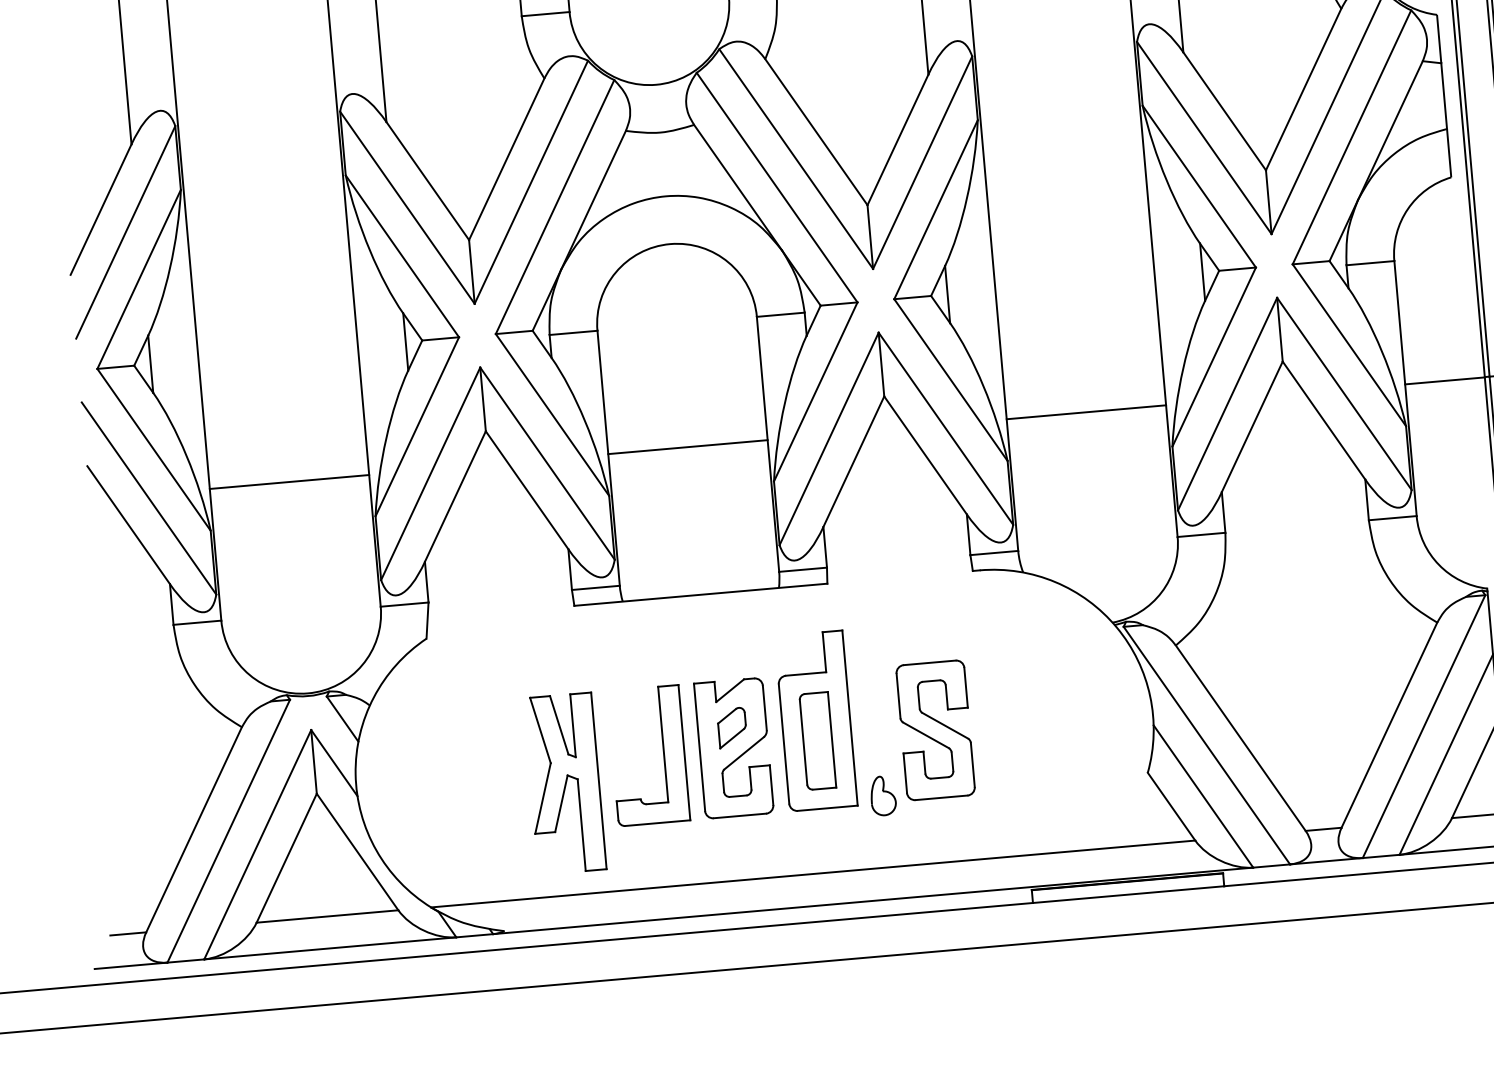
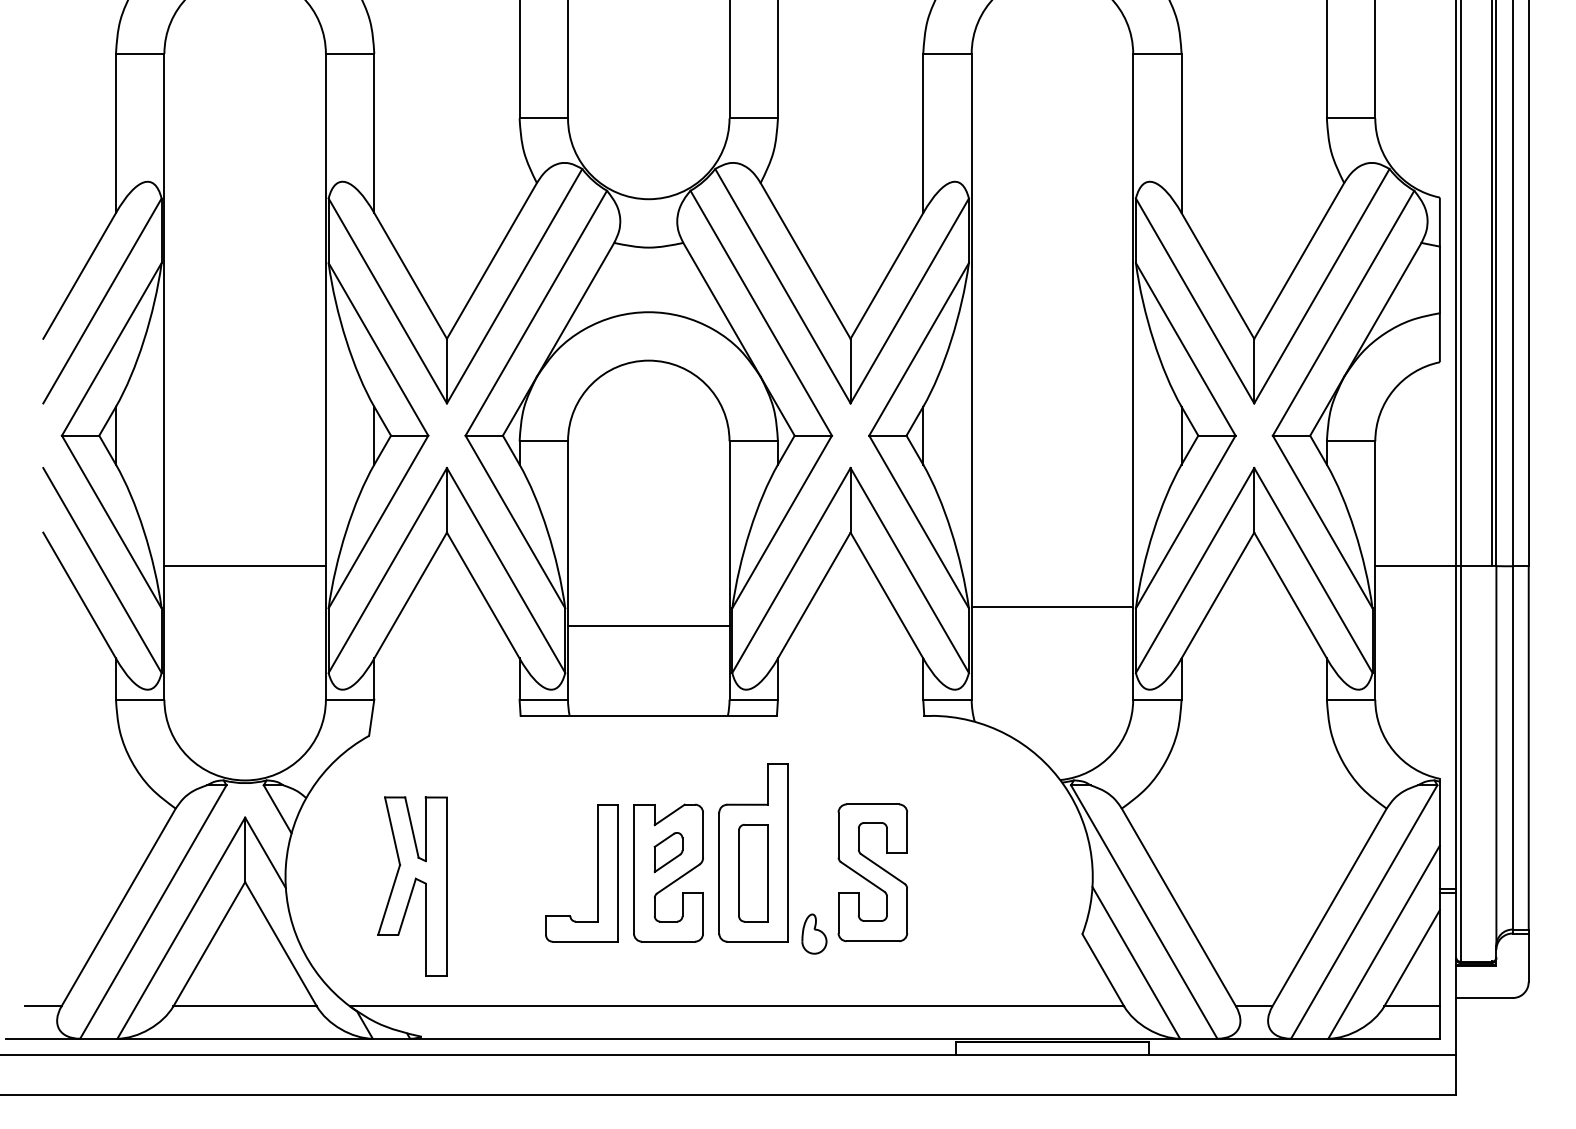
line: (1086, 412) -> (1052, 607), moved
line: (687, 447) -> (648, 626), moved
part: (564, 783) -> (412, 886), moved

